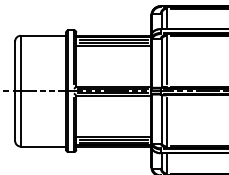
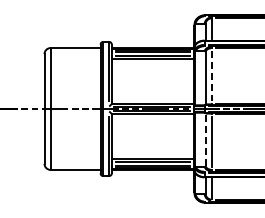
line: (166, 61) -> (211, 76), solid -> dashed
line: (161, 118) -> (205, 139), solid -> dashed

